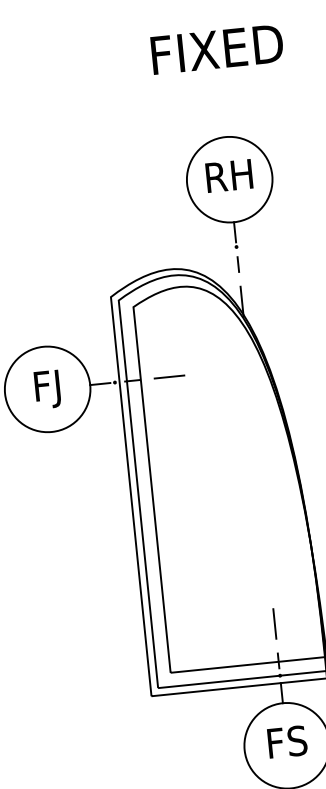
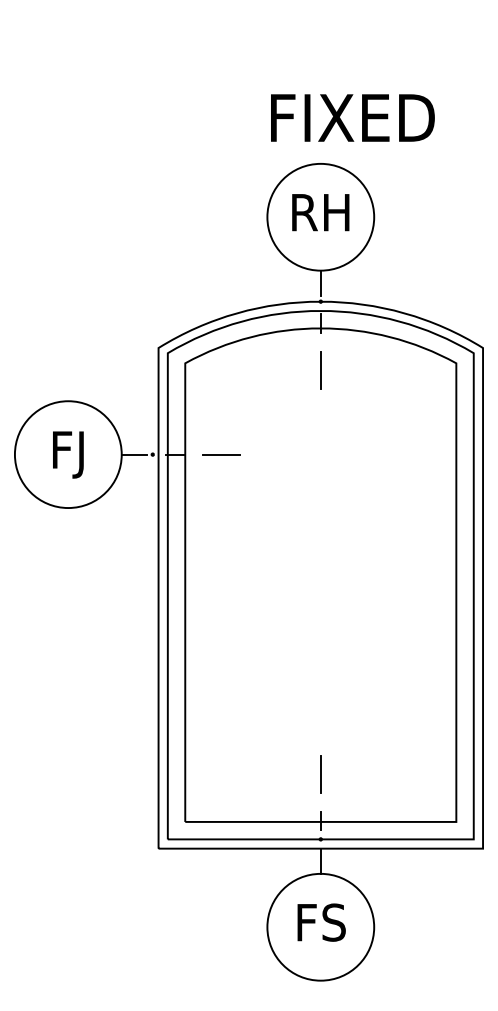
text: (217, 49) -> (352, 117), moved

